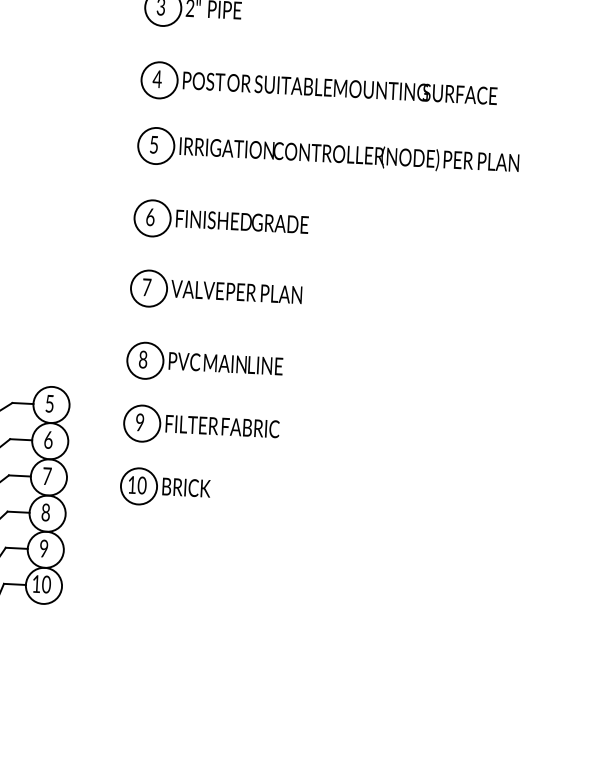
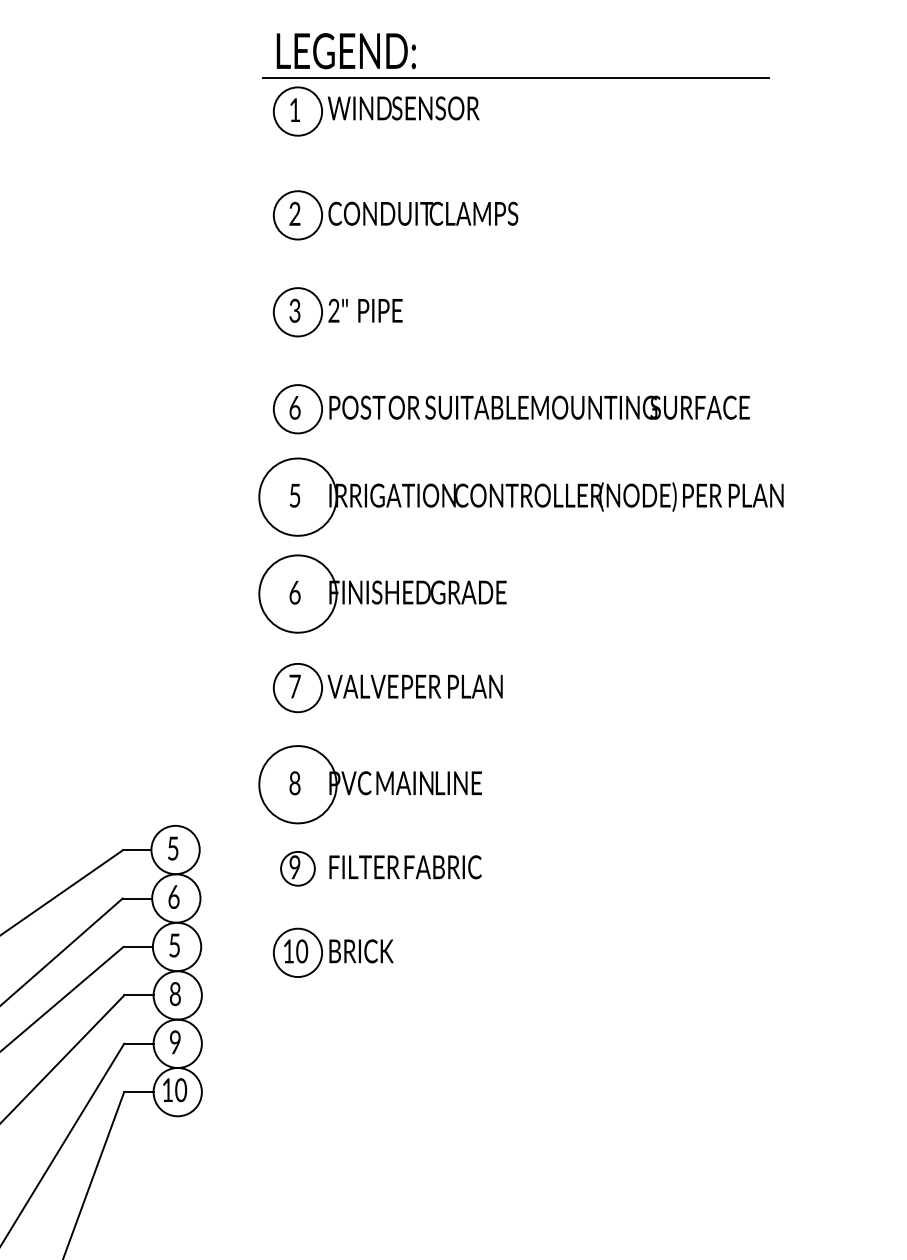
text: (157, 78) -> (294, 407), 4 -> 6
circle: (155, 146) -> (297, 497), size x1.6
circle: (152, 217) -> (297, 593), size x1.6
circle: (145, 360) -> (297, 784), size x1.6
circle: (141, 423) -> (297, 868), size x0.7
text: (47, 476) -> (174, 945), 7 -> 5

